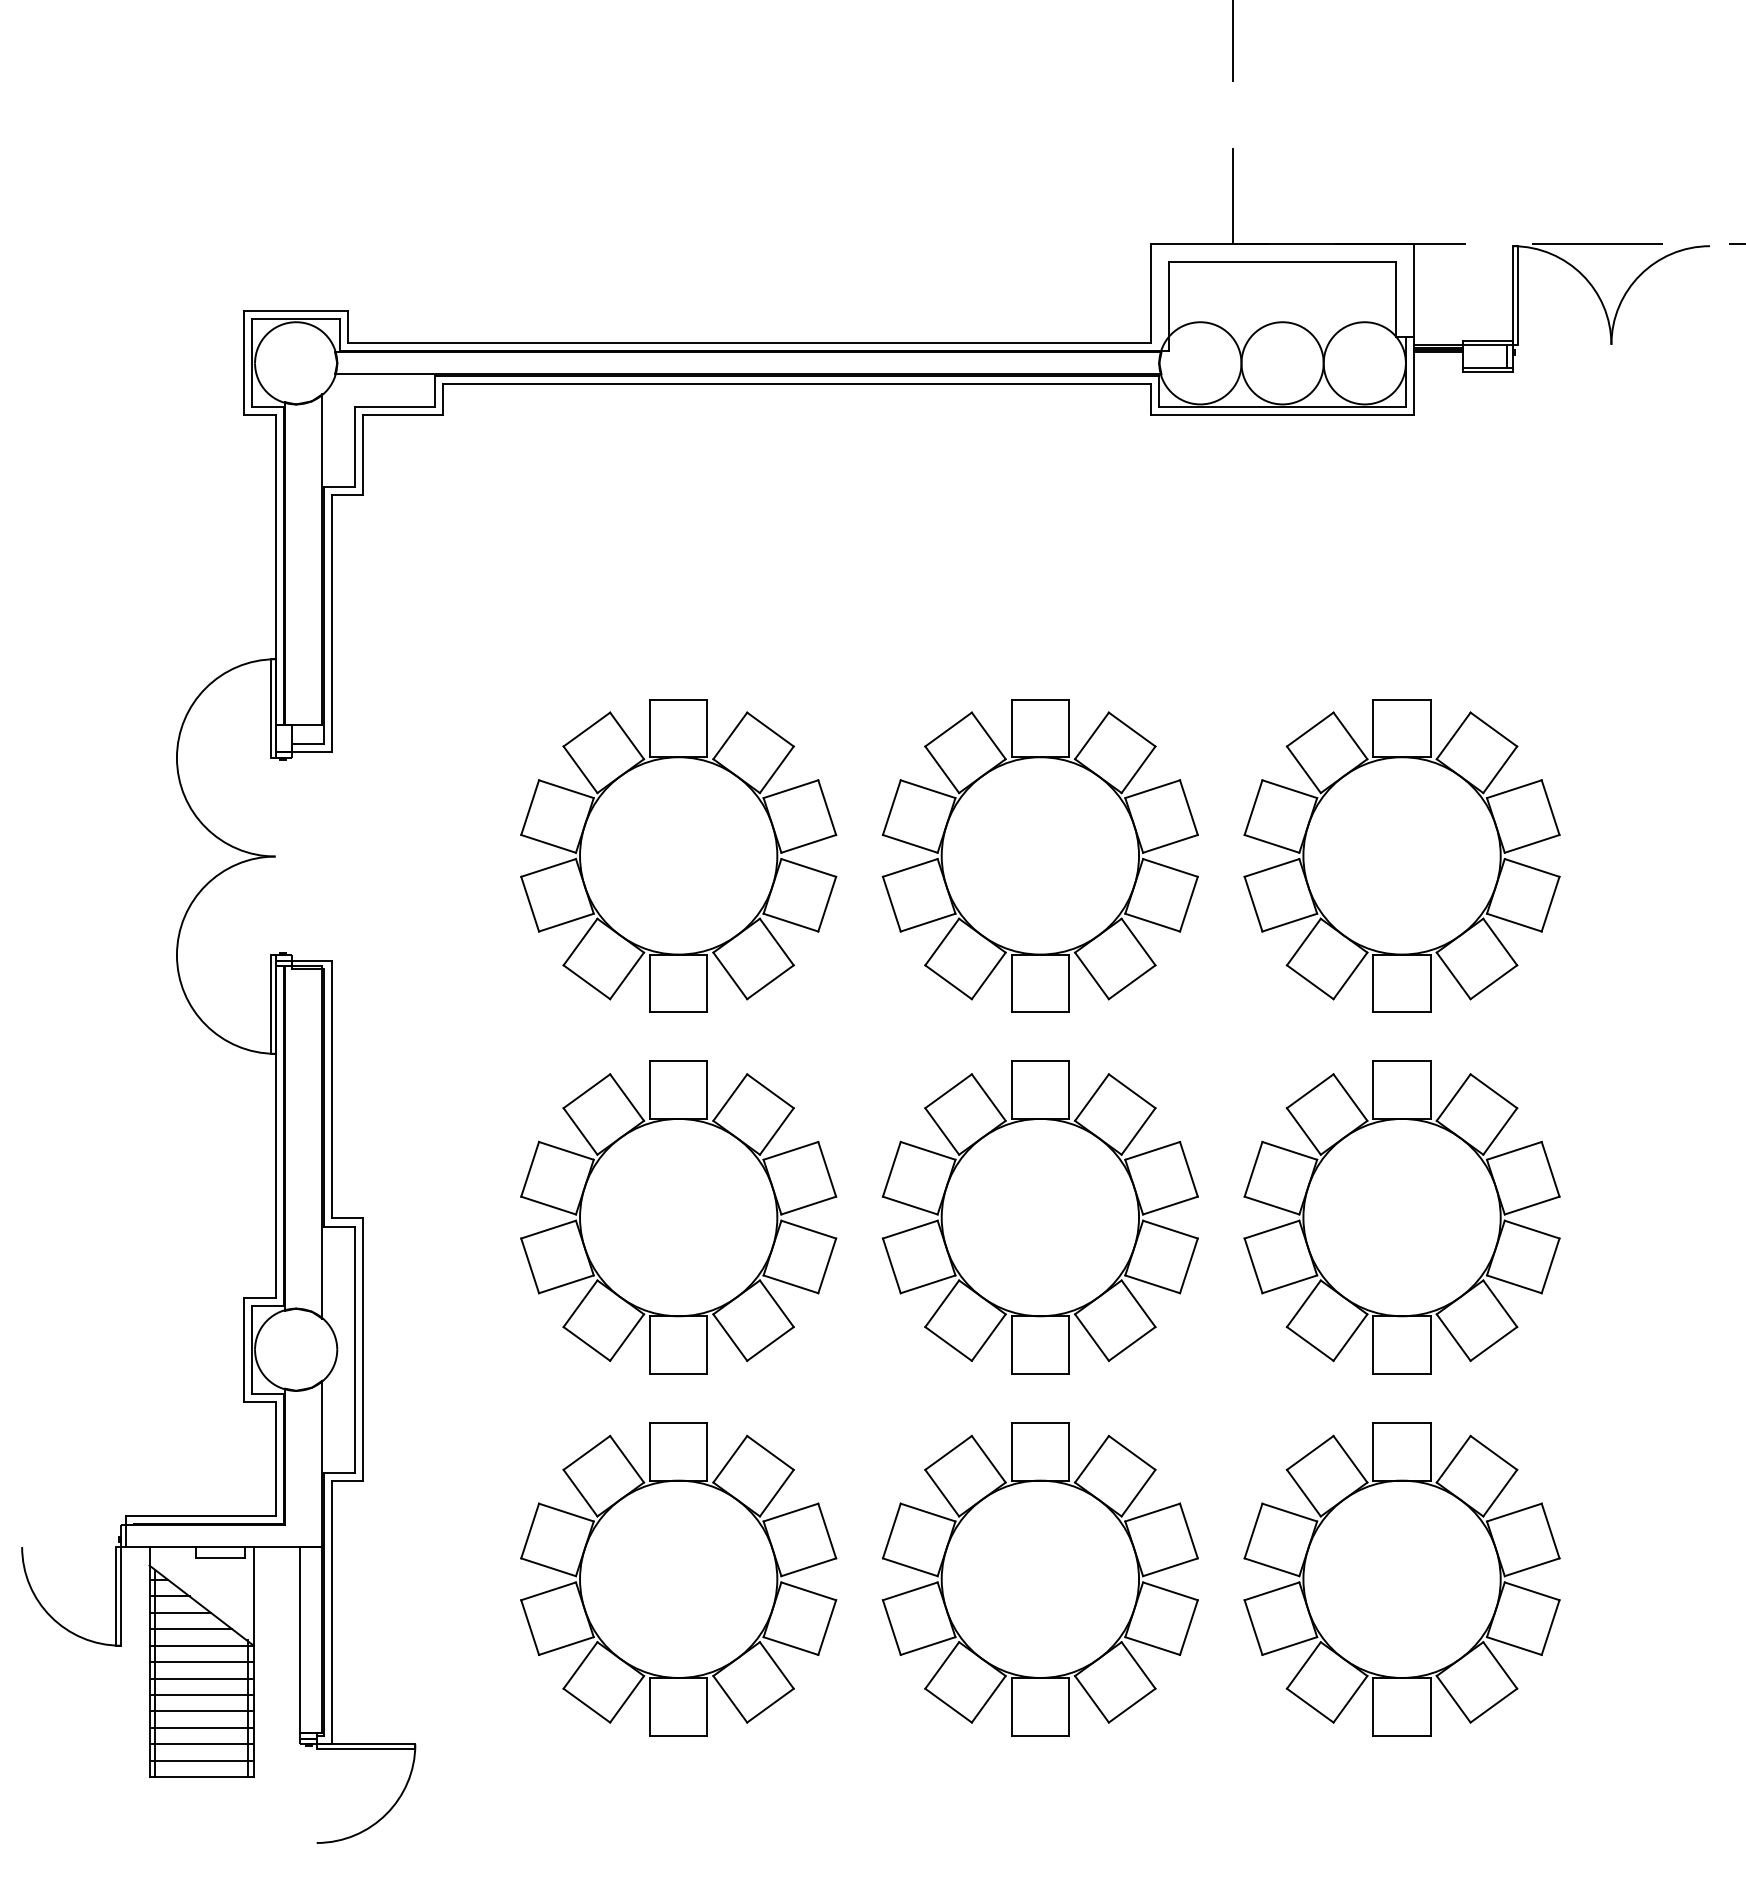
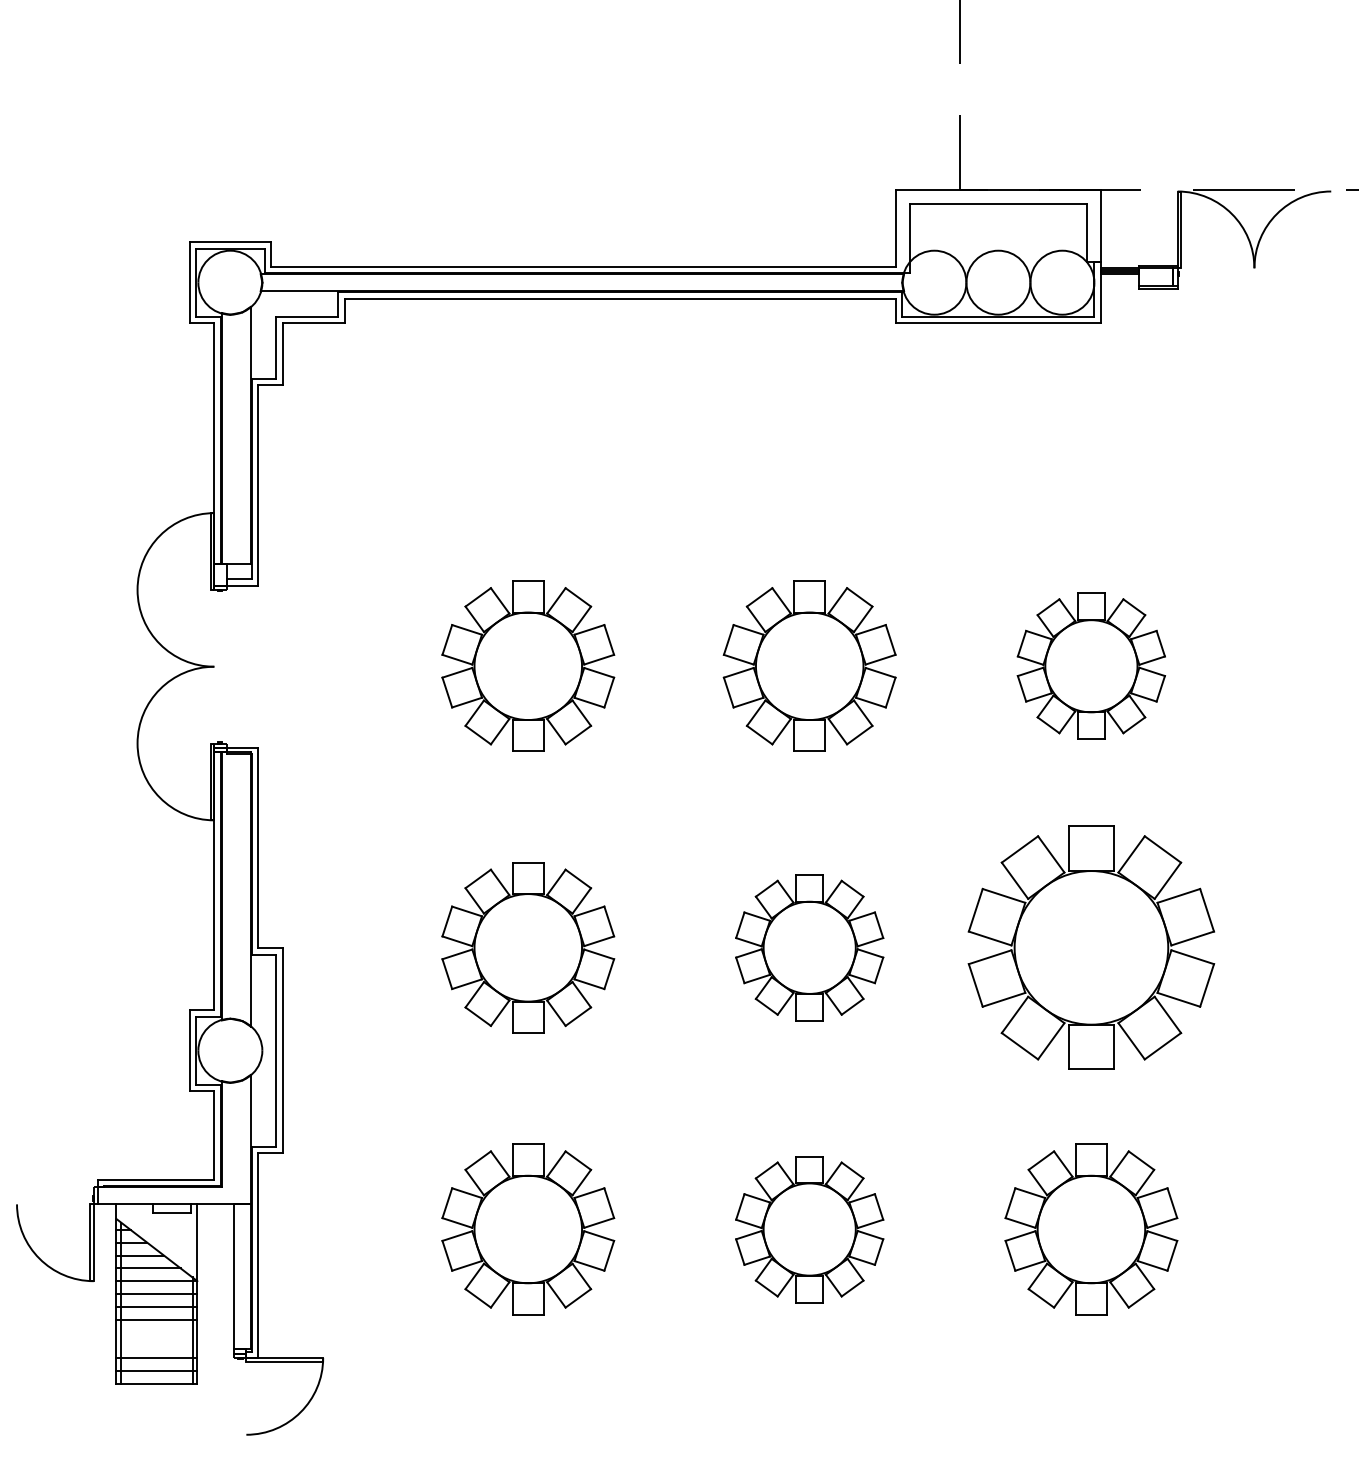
part: (678, 855) -> (528, 665), size x0.7
part: (1039, 855) -> (809, 665), size x0.7
part: (1401, 855) -> (1090, 665), size x0.6
part: (678, 1217) -> (528, 947), size x0.7
part: (1039, 1217) -> (809, 947), size x0.6
part: (678, 1579) -> (528, 1229), size x0.7
part: (1039, 1579) -> (809, 1229), size x0.6
part: (1401, 1579) -> (1090, 1229), size x0.7
line: (201, 1711) -> (156, 1332), removed
line: (201, 1727) -> (156, 1344), removed

